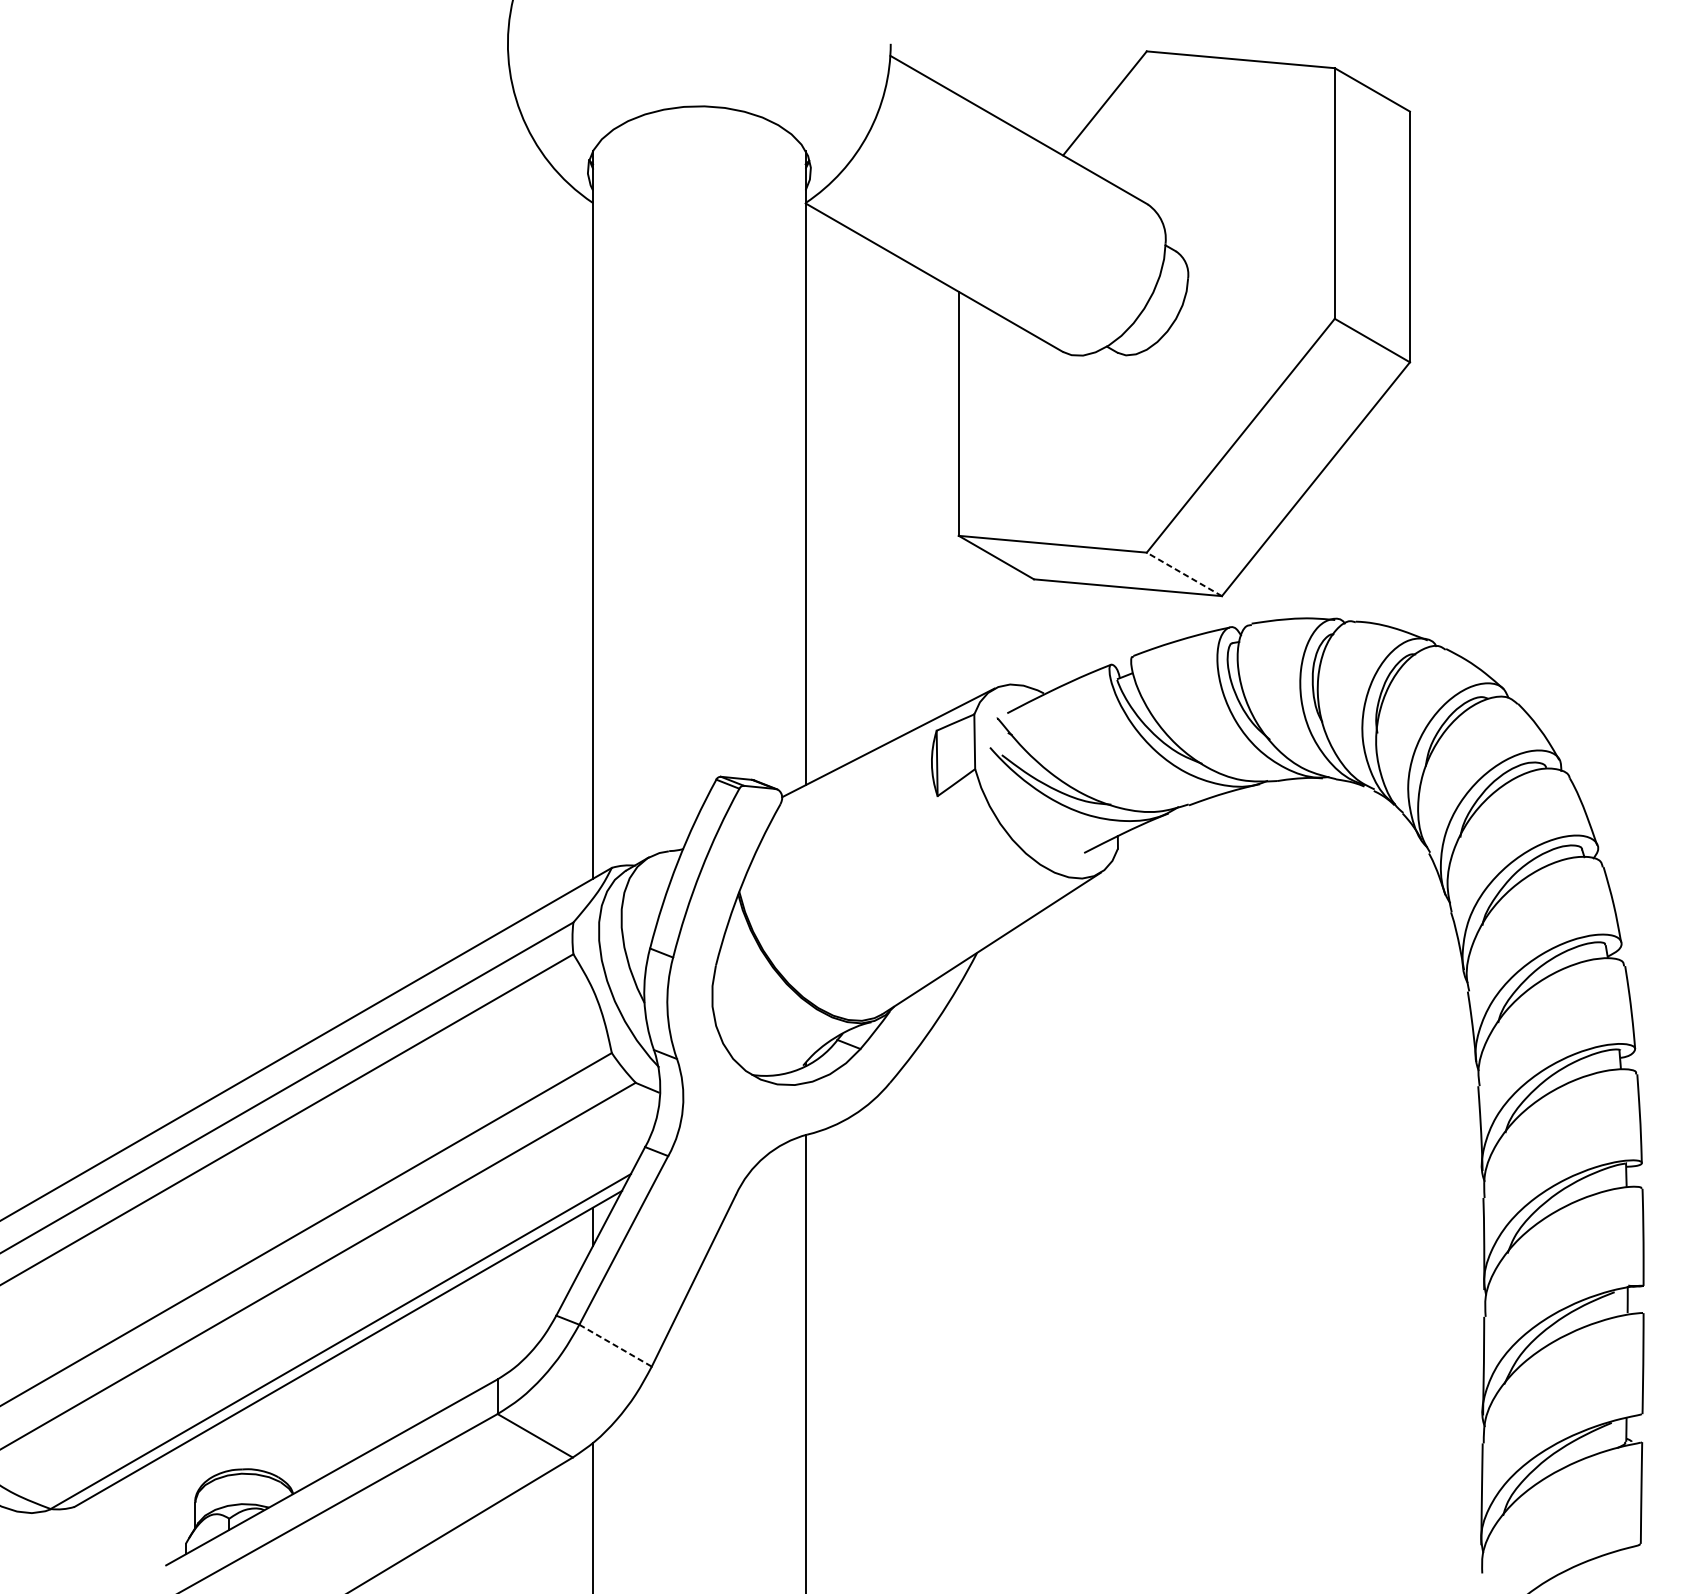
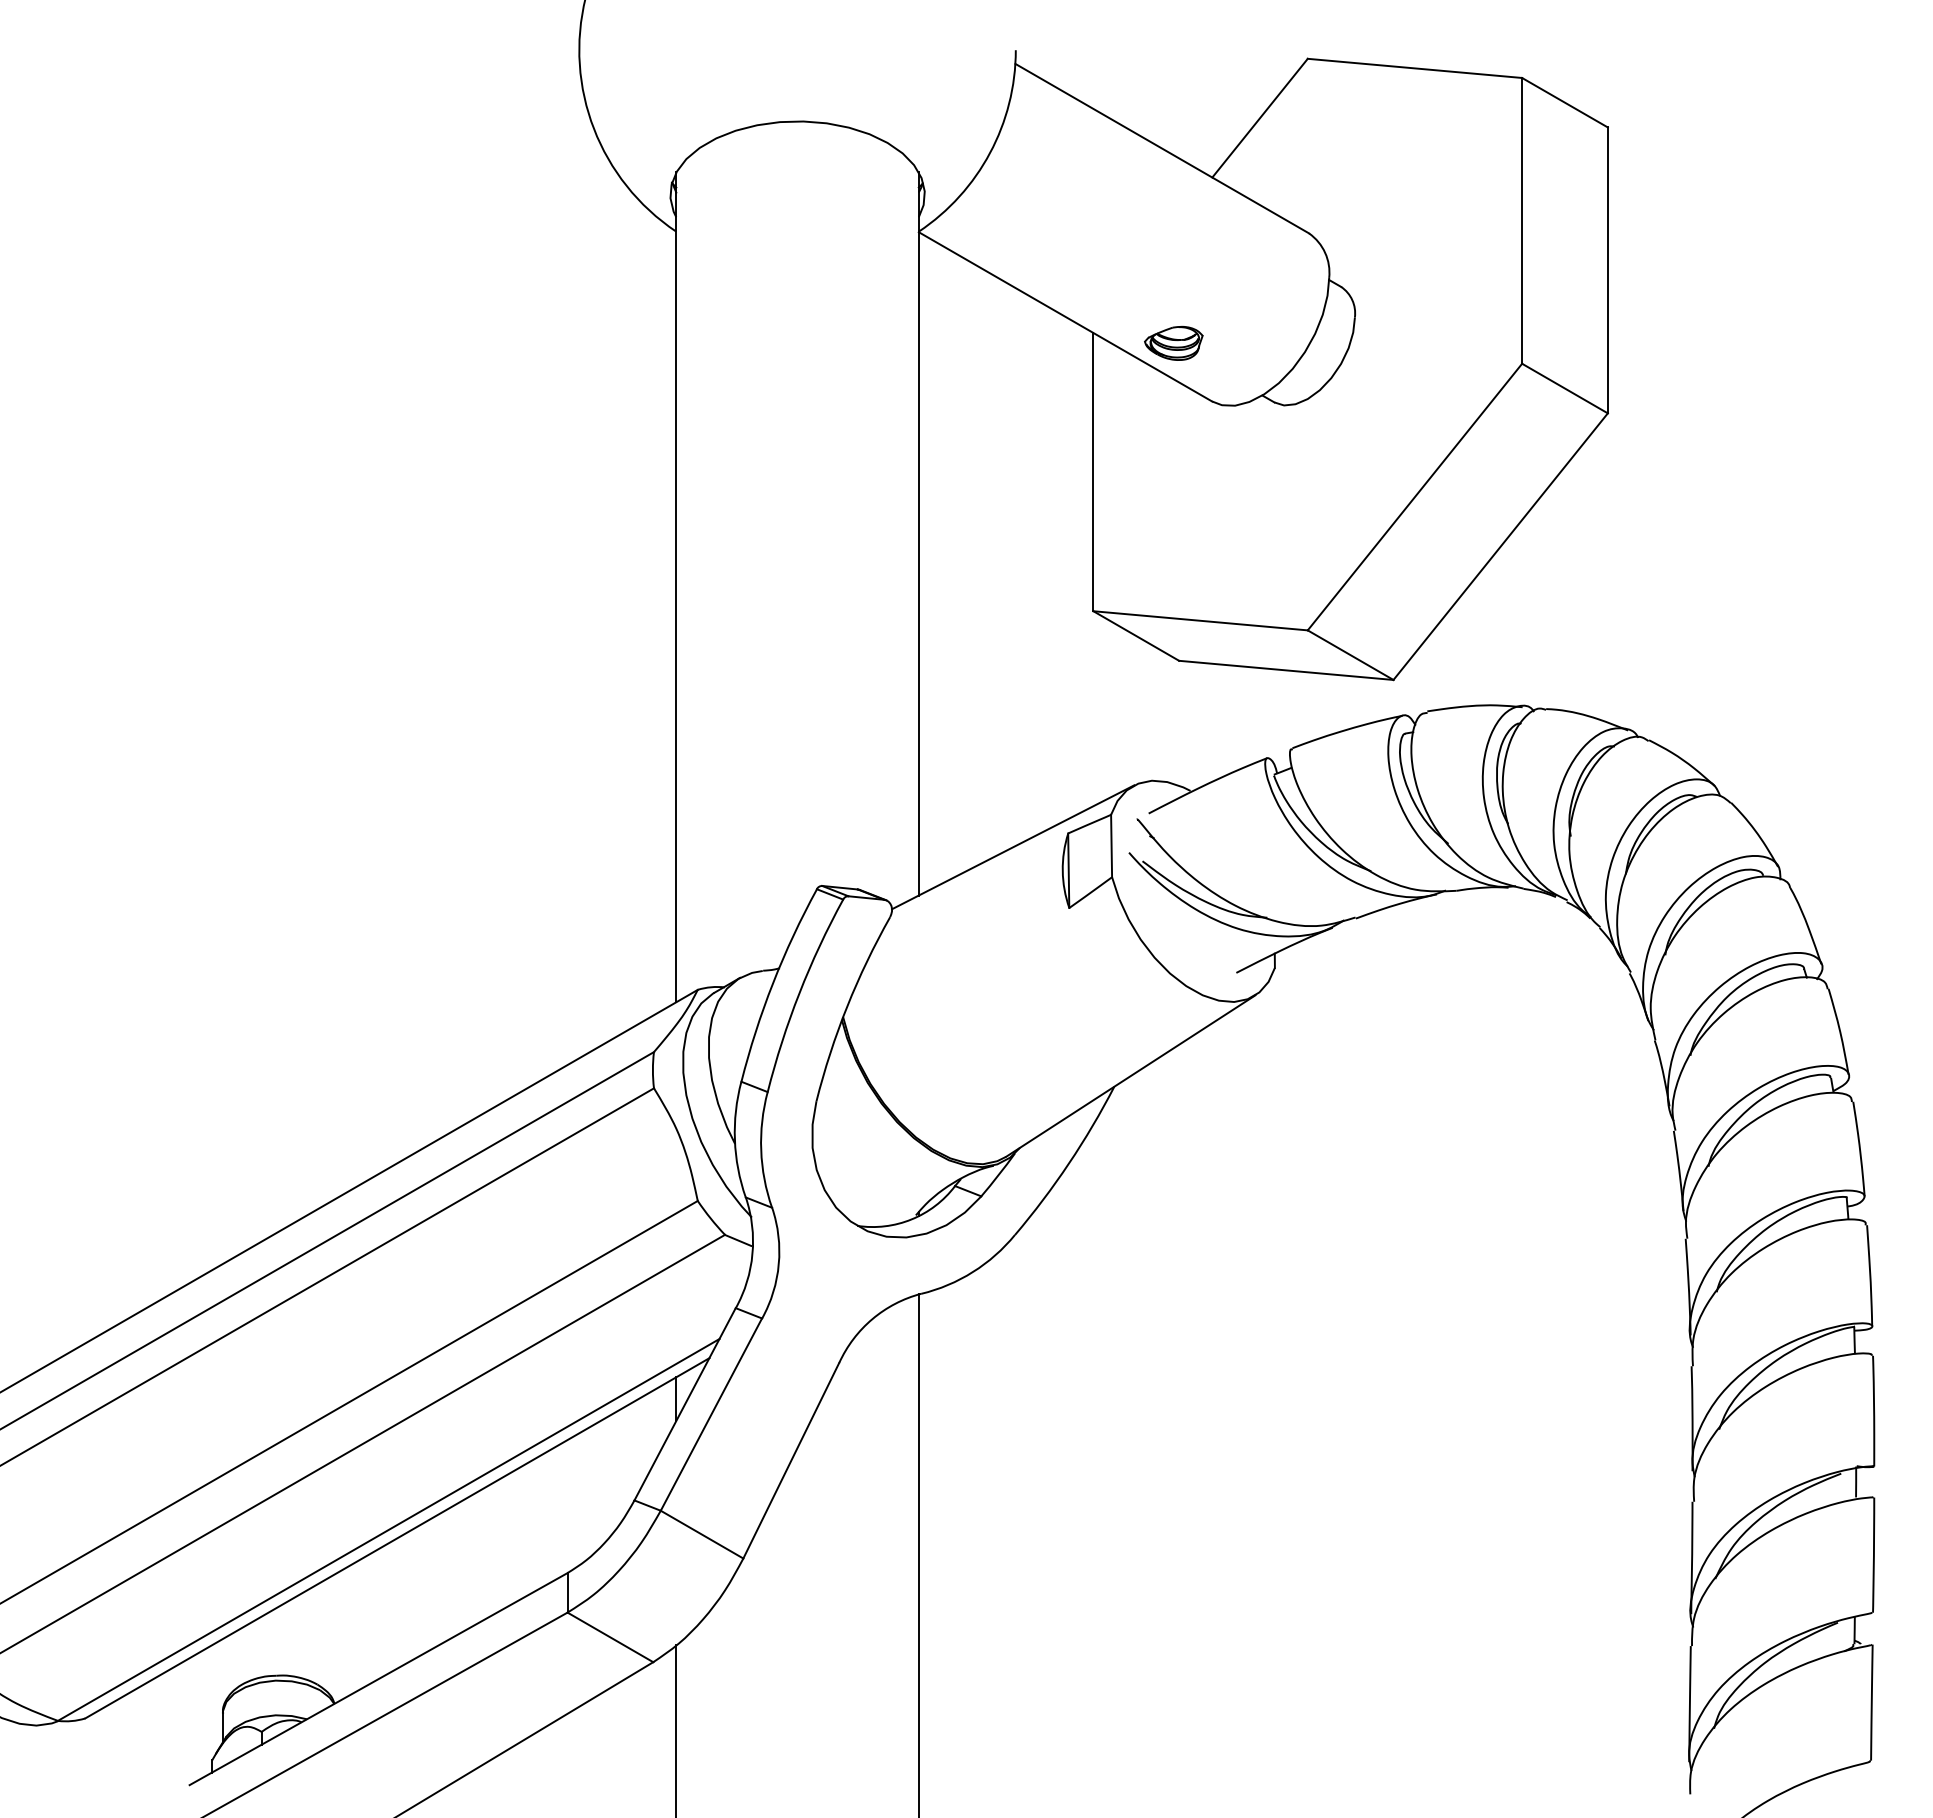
part: (1029, 300) -> (1173, 342), added
line: (1184, 574) -> (1350, 655), dashed -> solid
line: (615, 1345) -> (702, 1534), dashed -> solid

